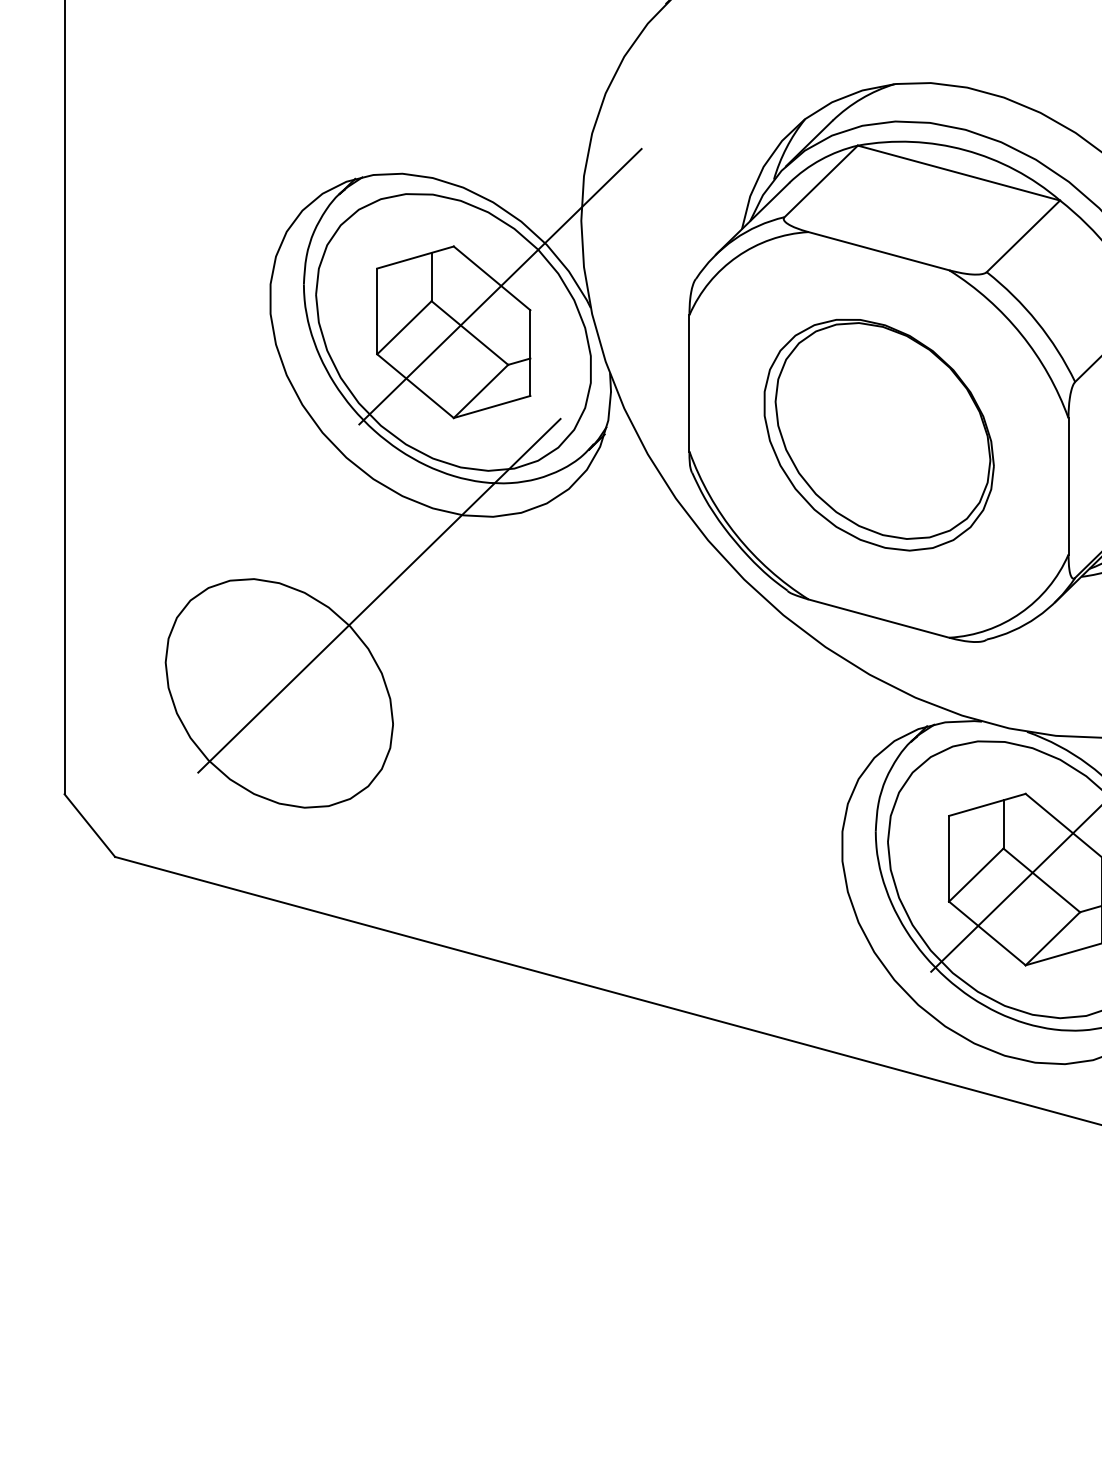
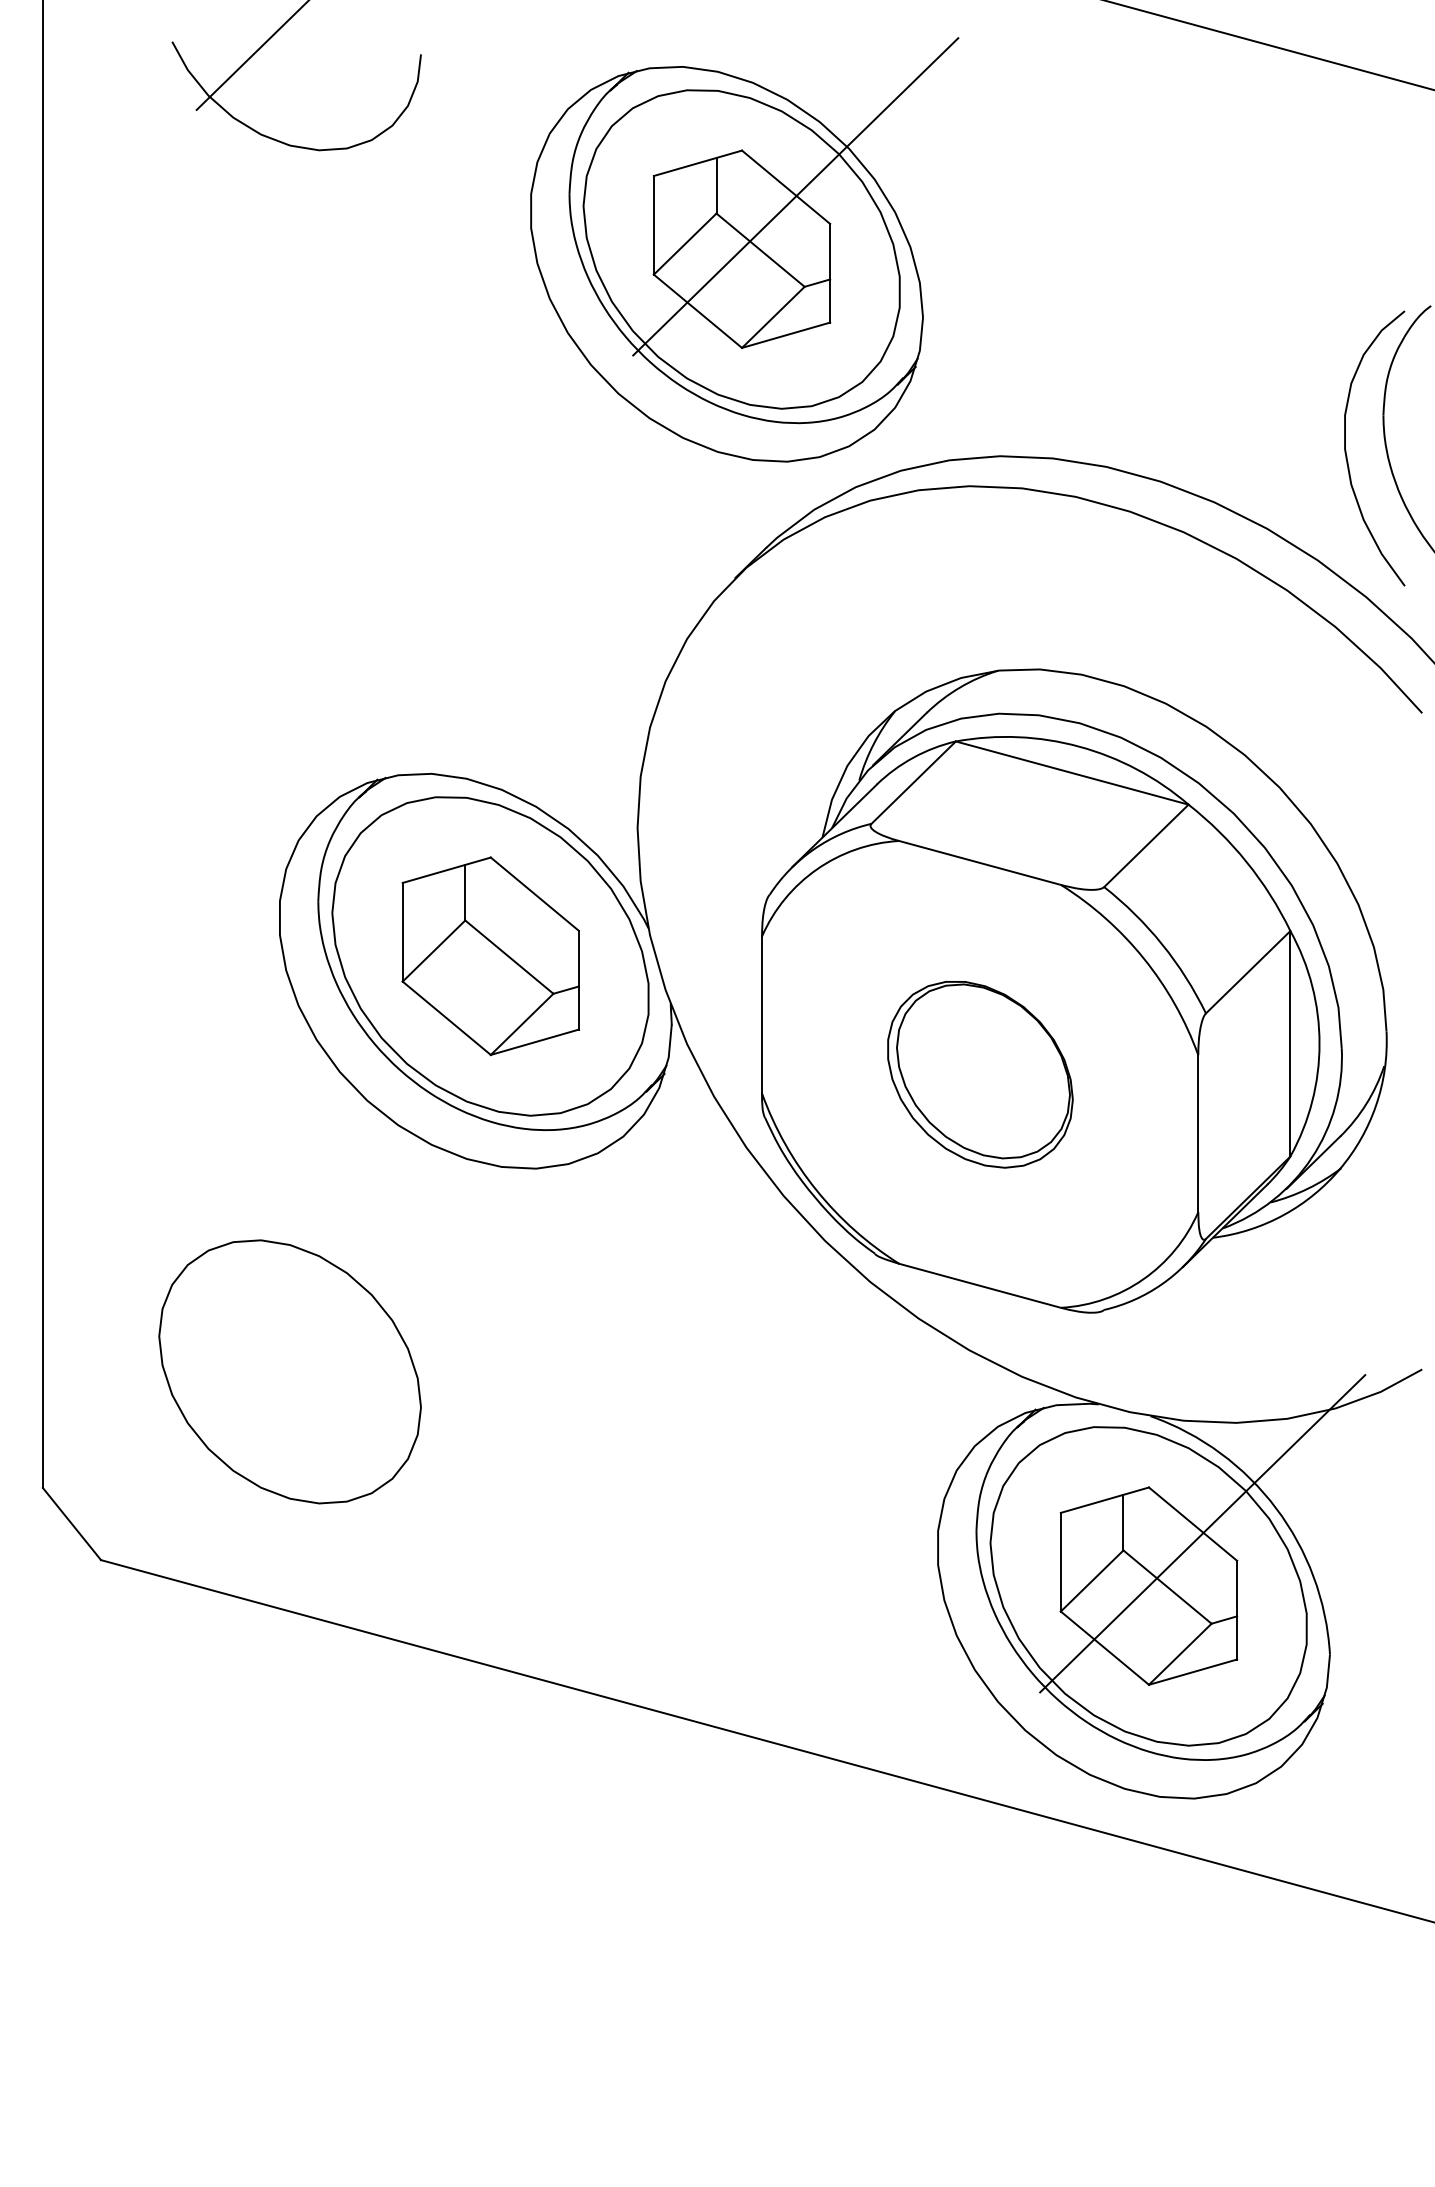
line: (500, 286) -> (544, 903), removed
part: (879, 435) -> (980, 1074), size x0.7
line: (378, 595) -> (404, 1259), removed

